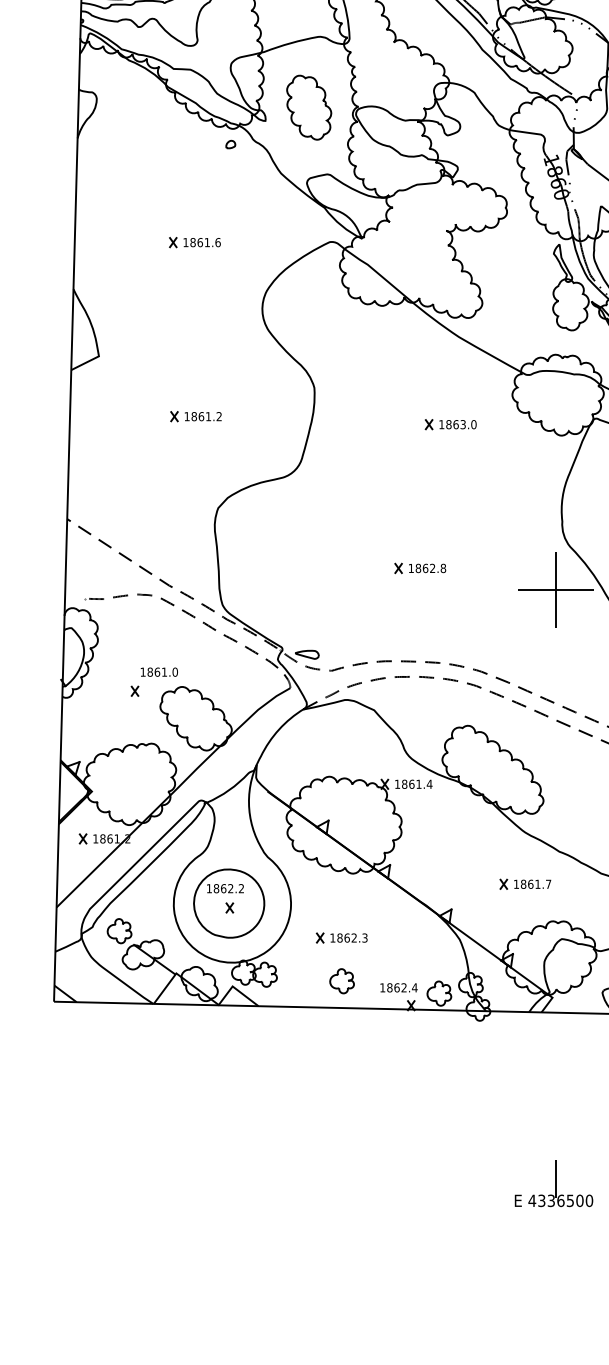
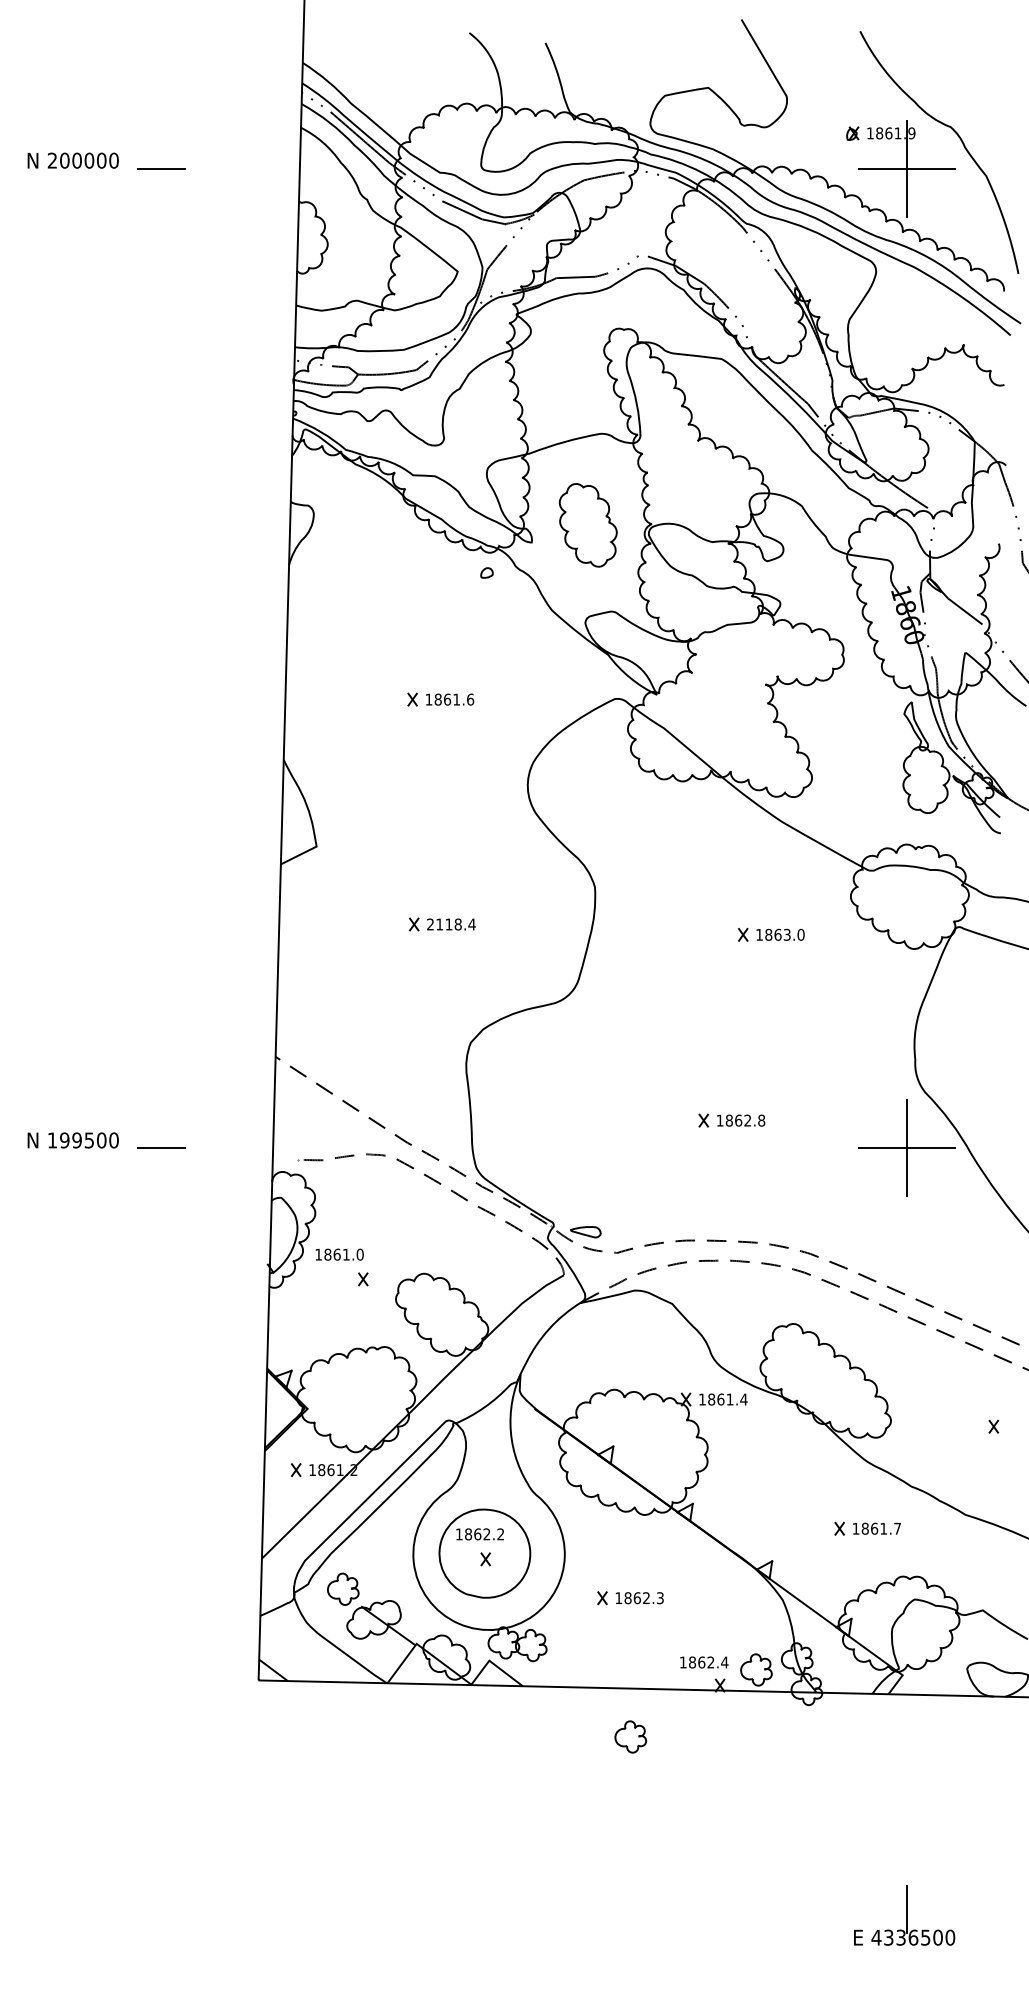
text: (203, 416) -> (451, 924), 1861.2 -> 2118.4
text: (159, 672) -> (339, 1254), moved
part: (341, 980) -> (630, 1736), moved

